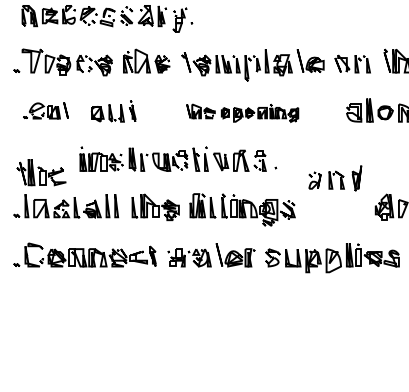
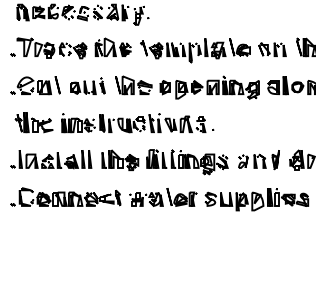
part: (45, 110) -> (35, 85), size x1.43
part: (242, 113) -> (187, 87), size x1.67
part: (40, 172) -> (33, 122), moved
part: (334, 179) -> (258, 160), moved

